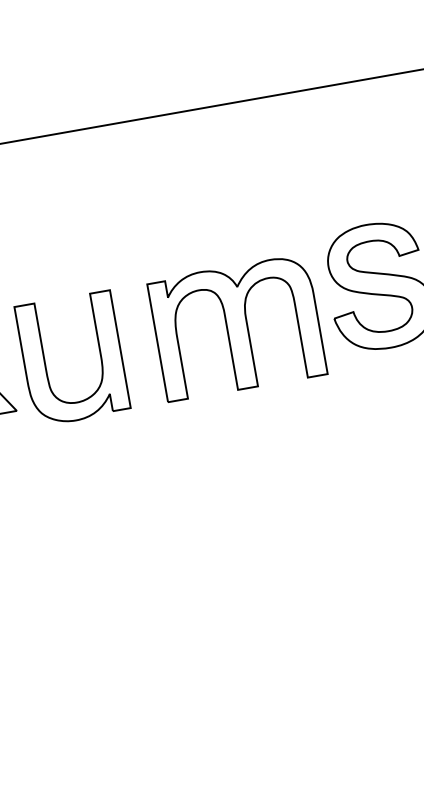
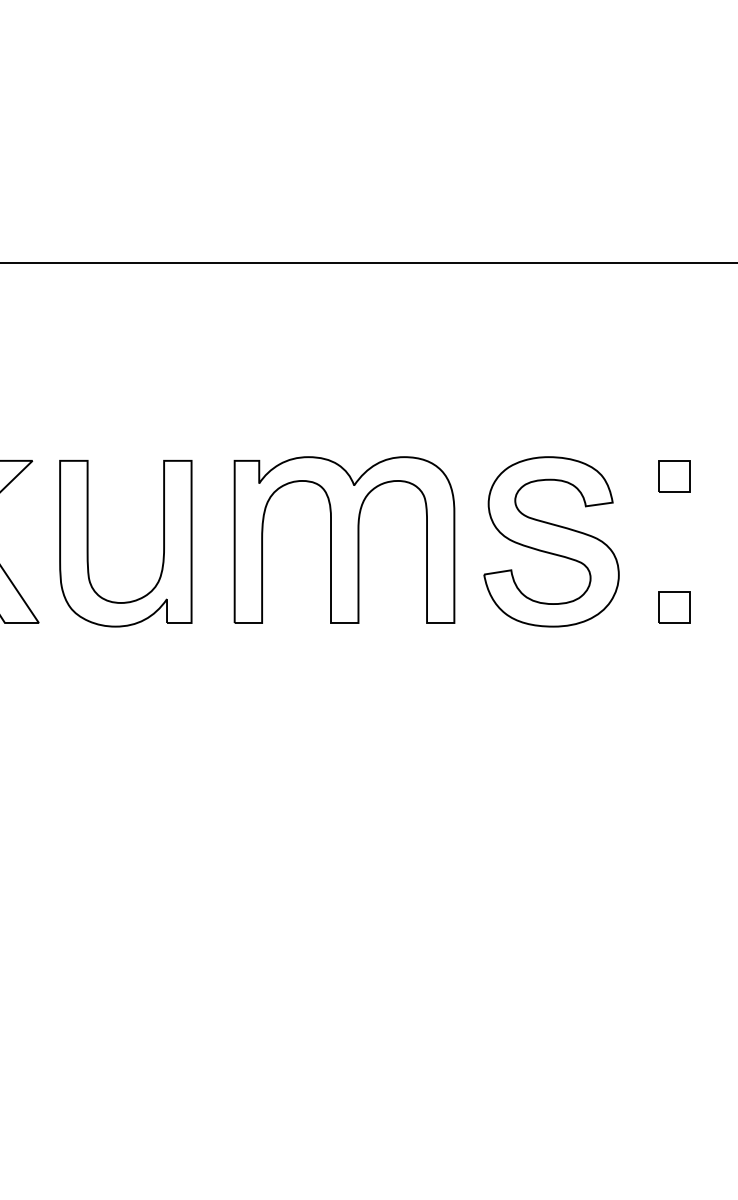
part: (237, 327) -> (344, 539), moved
part: (45, 363) -> (88, 543), moved

